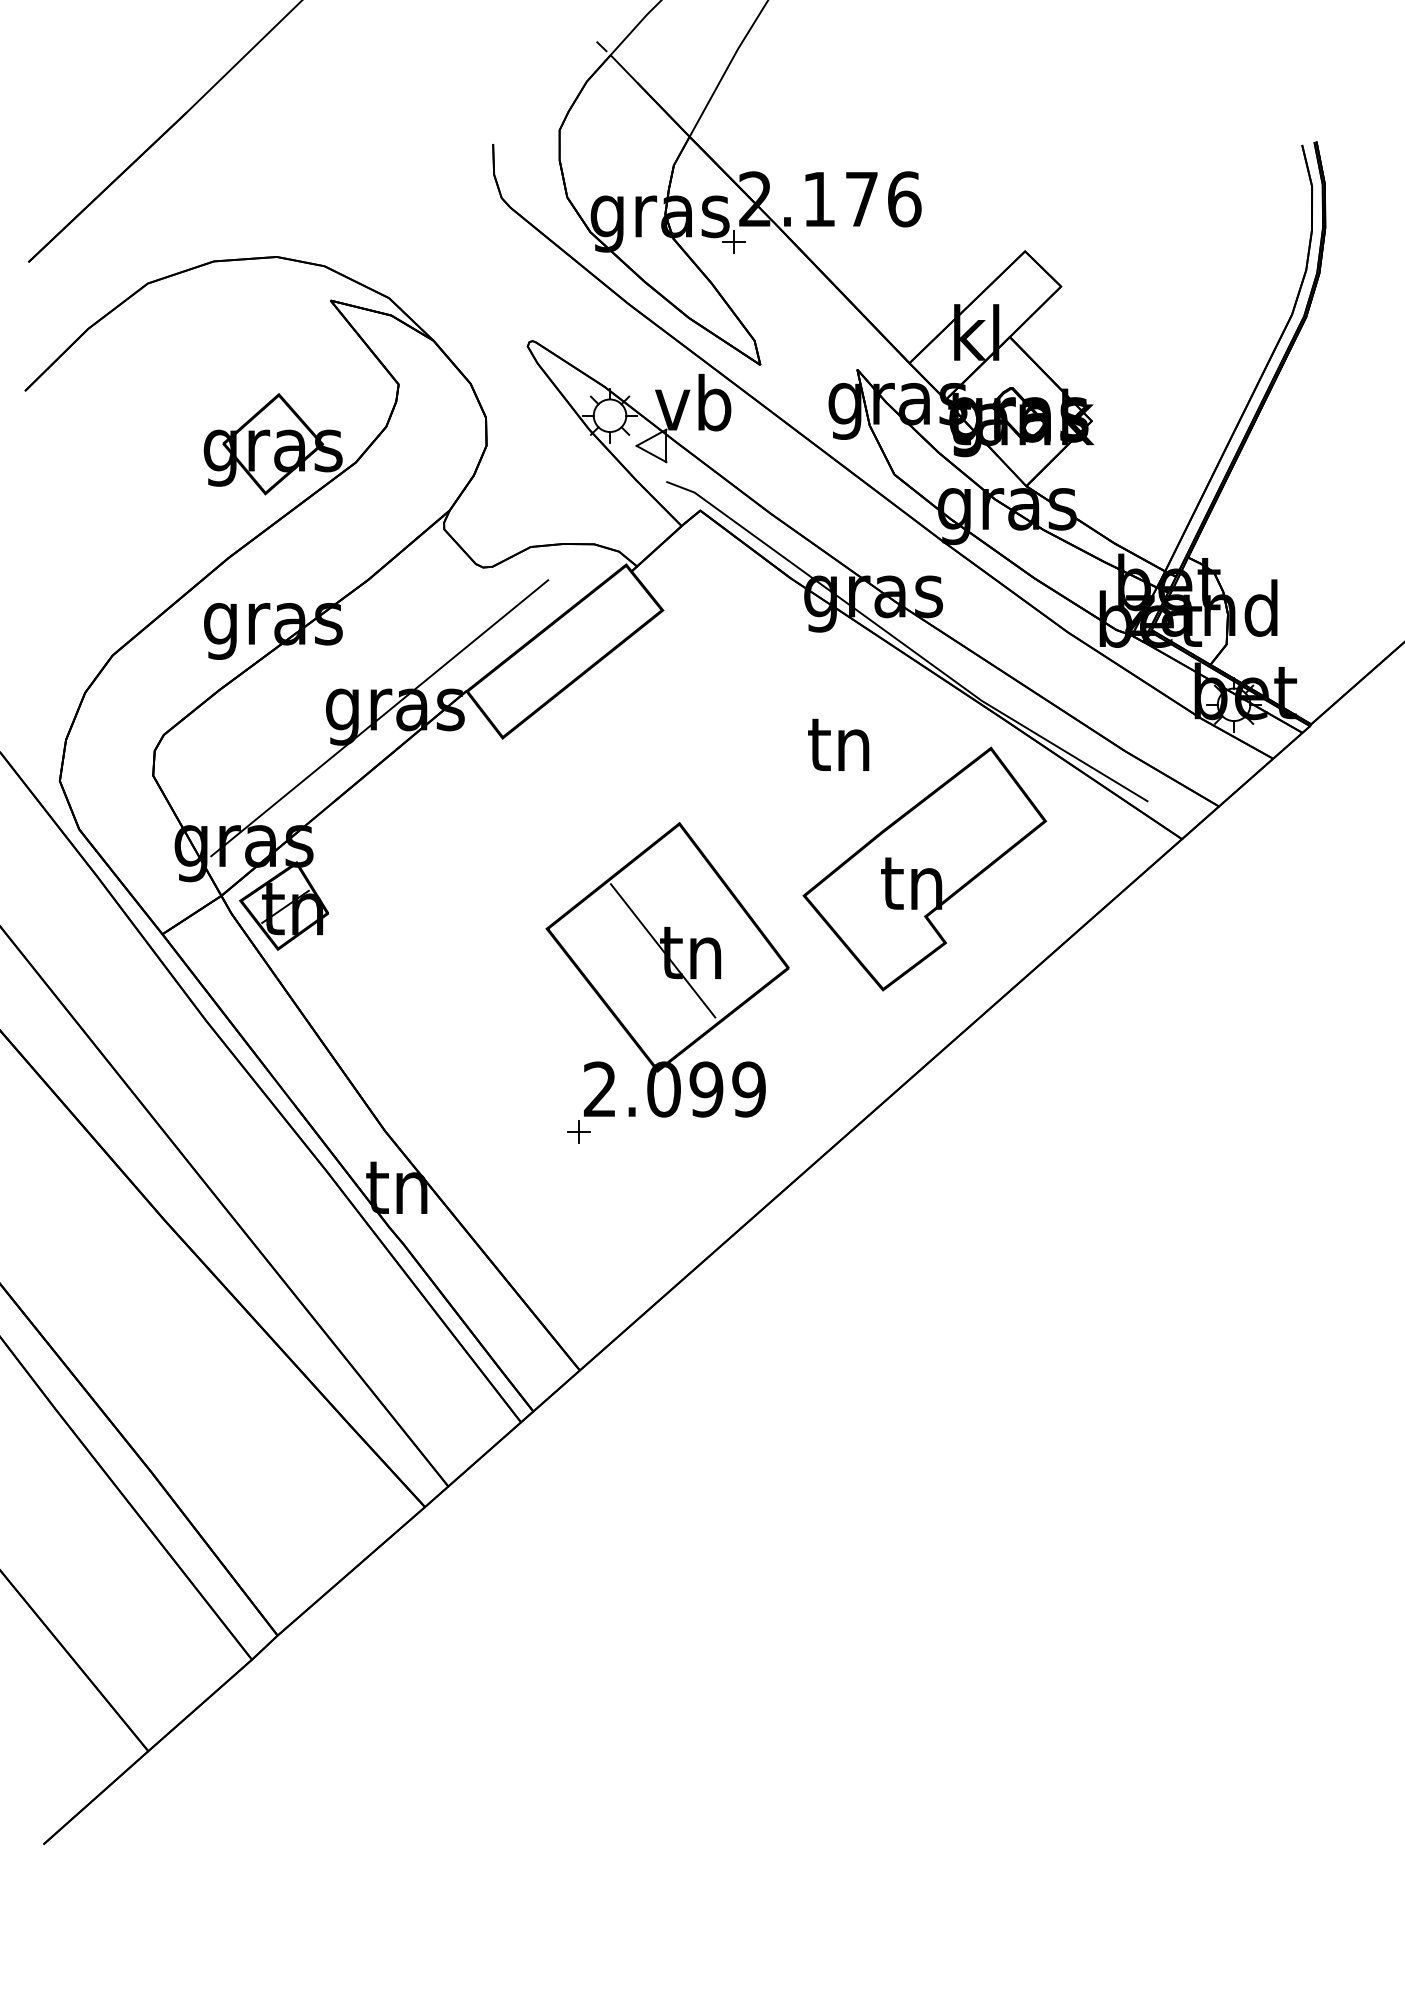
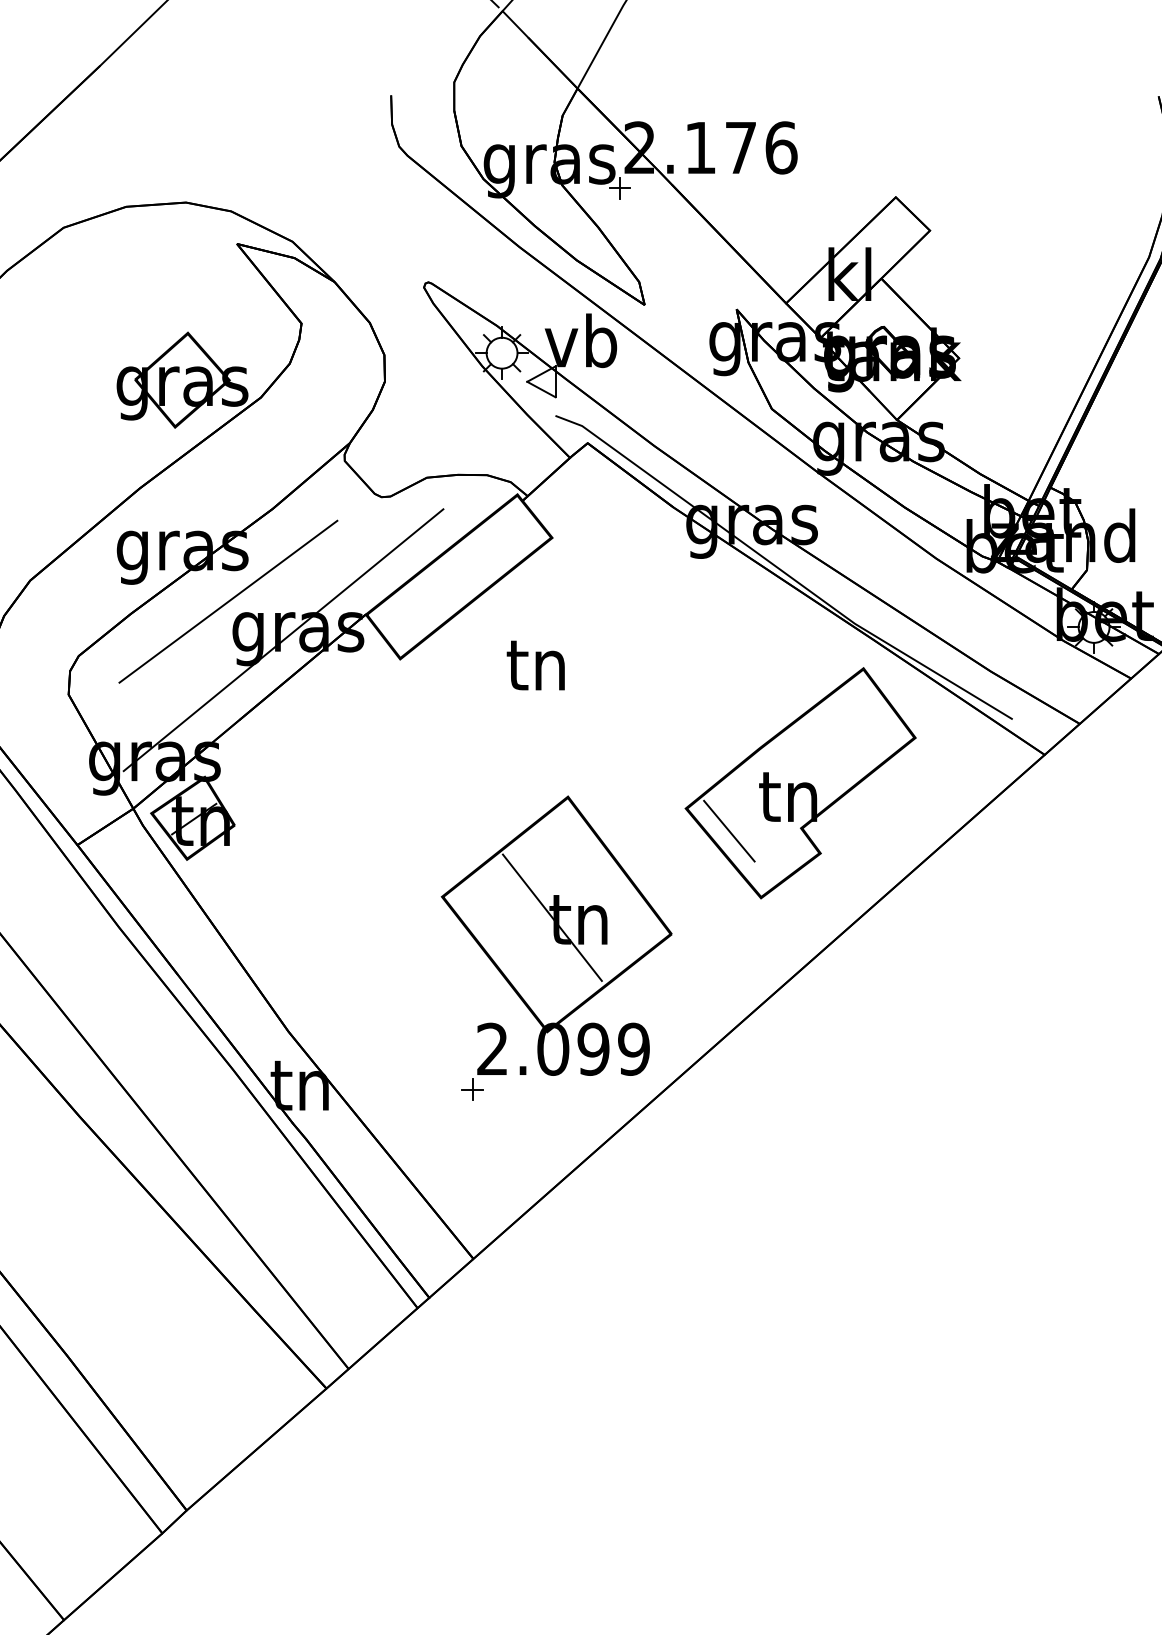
line: (321, 677) -> (228, 601), added
text: (838, 744) -> (535, 665), moved
line: (849, 919) -> (729, 831), added
part: (667, 982) -> (556, 947), moved

